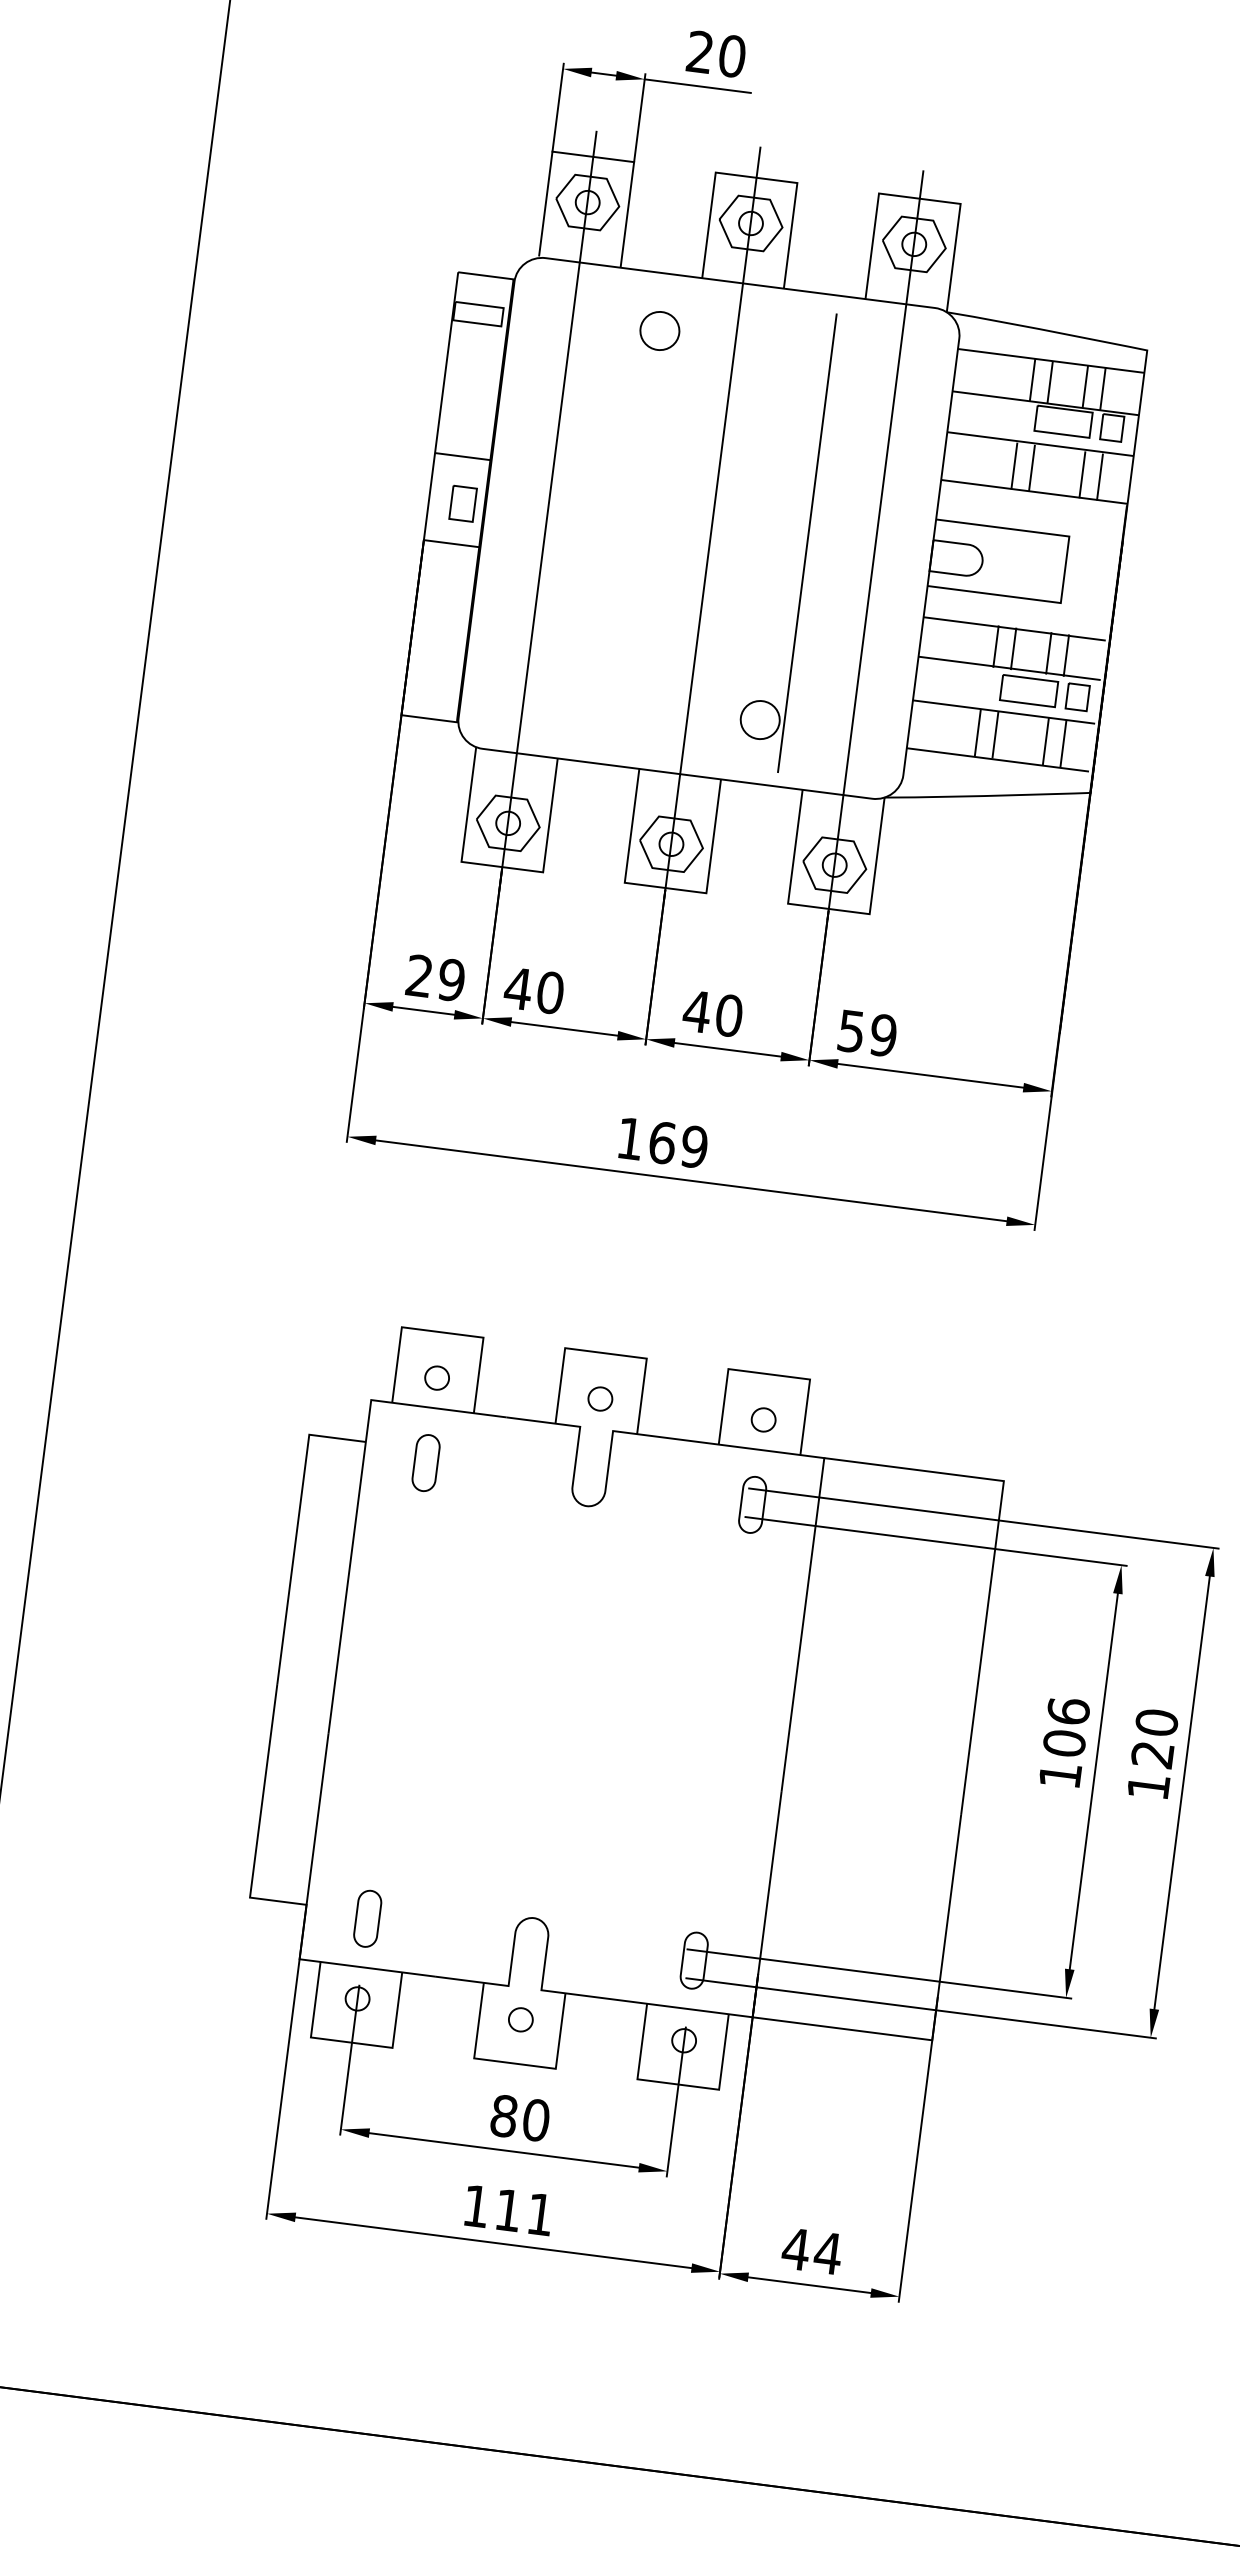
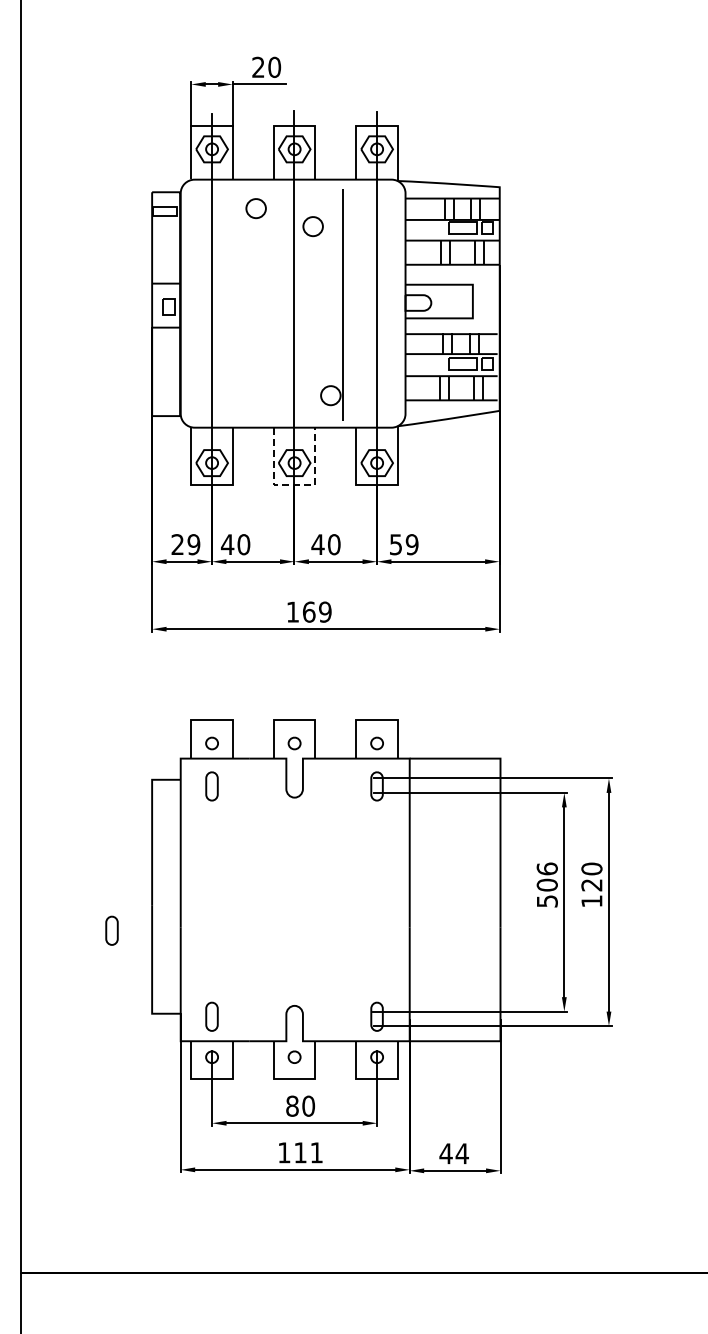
part: (766, 380) -> (312, 226), added
line: (665, 888) -> (294, 485), solid -> dashed
part: (190, 1722) -> (111, 930), added
text: (1060, 1775) -> (547, 901), 106 -> 506

